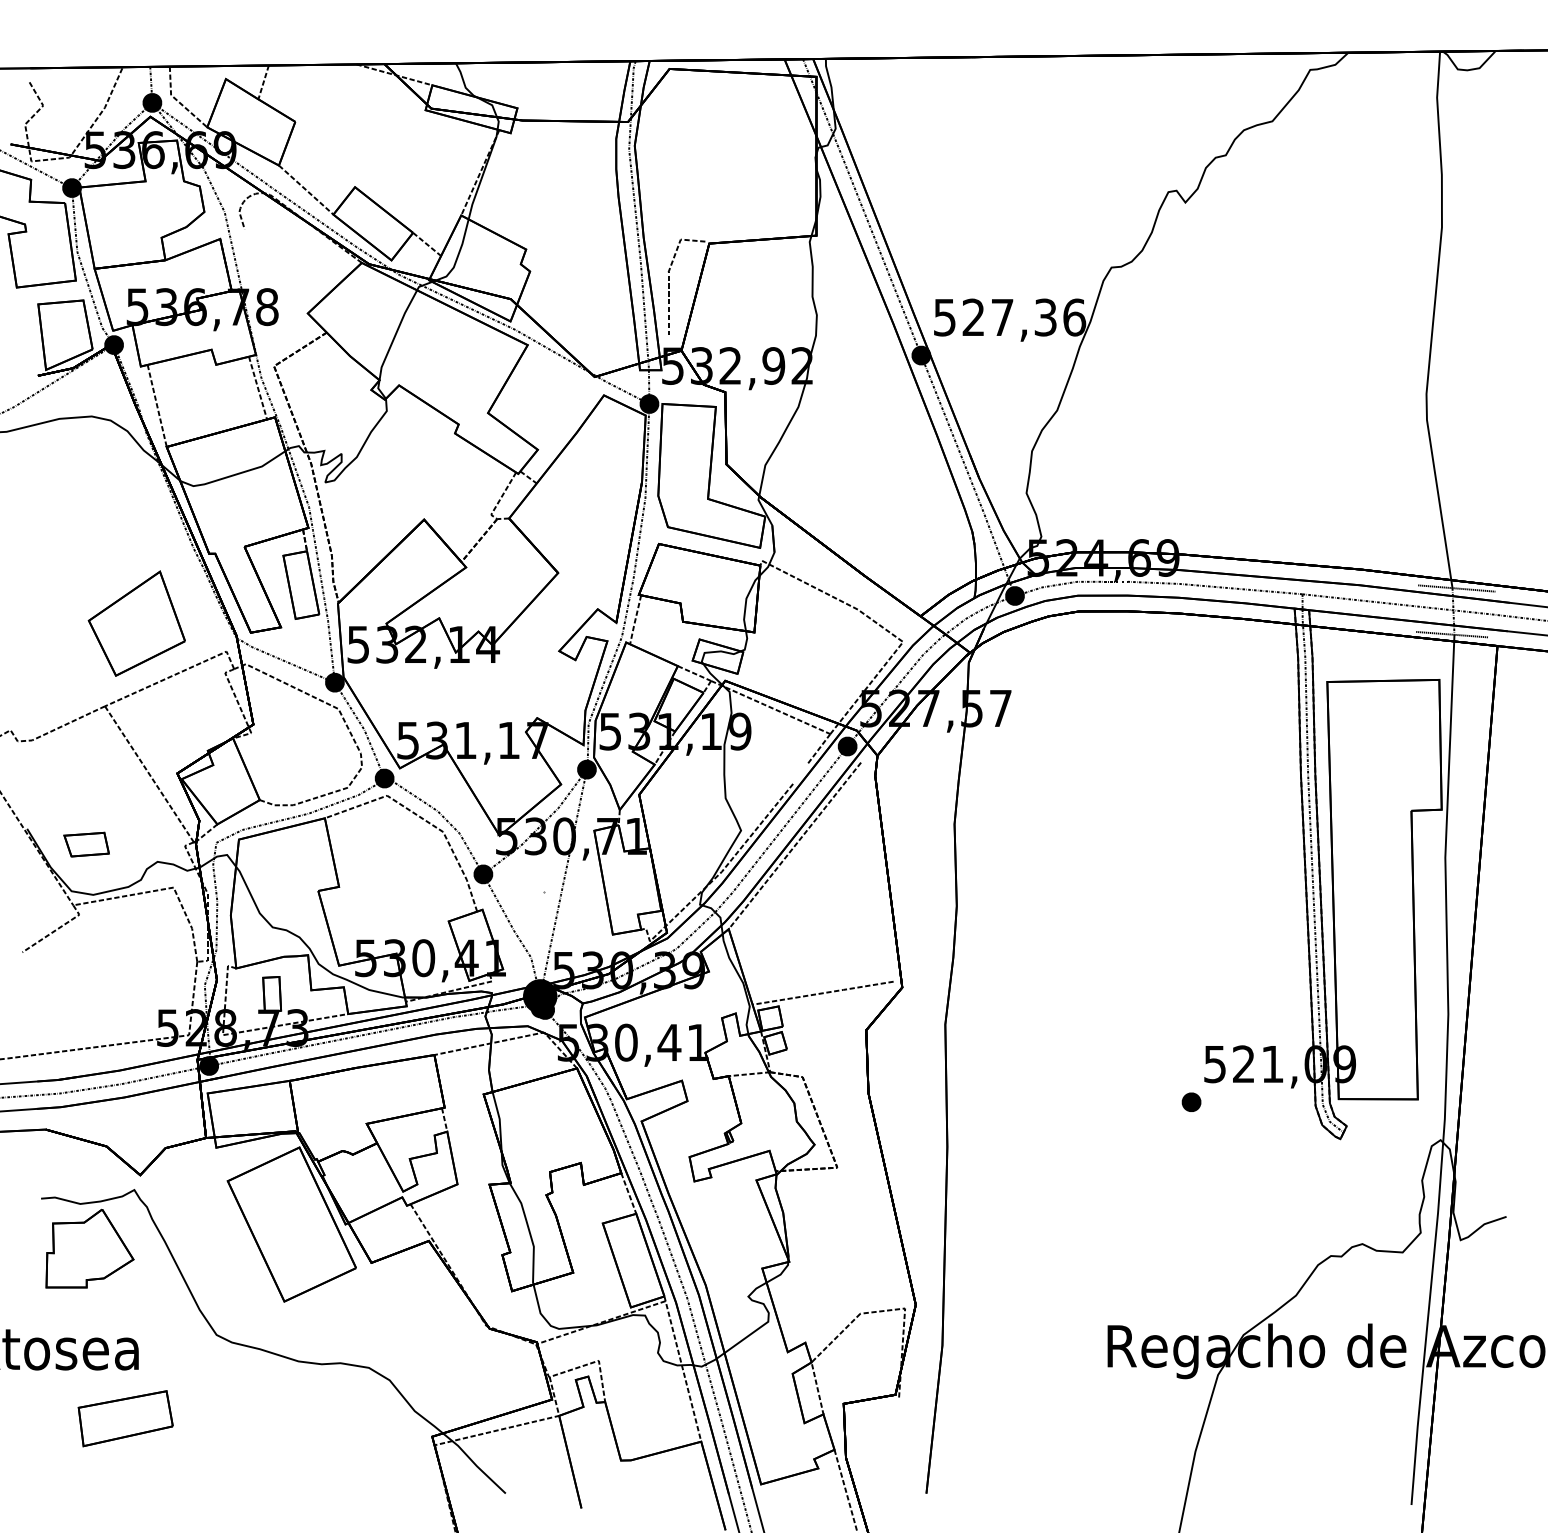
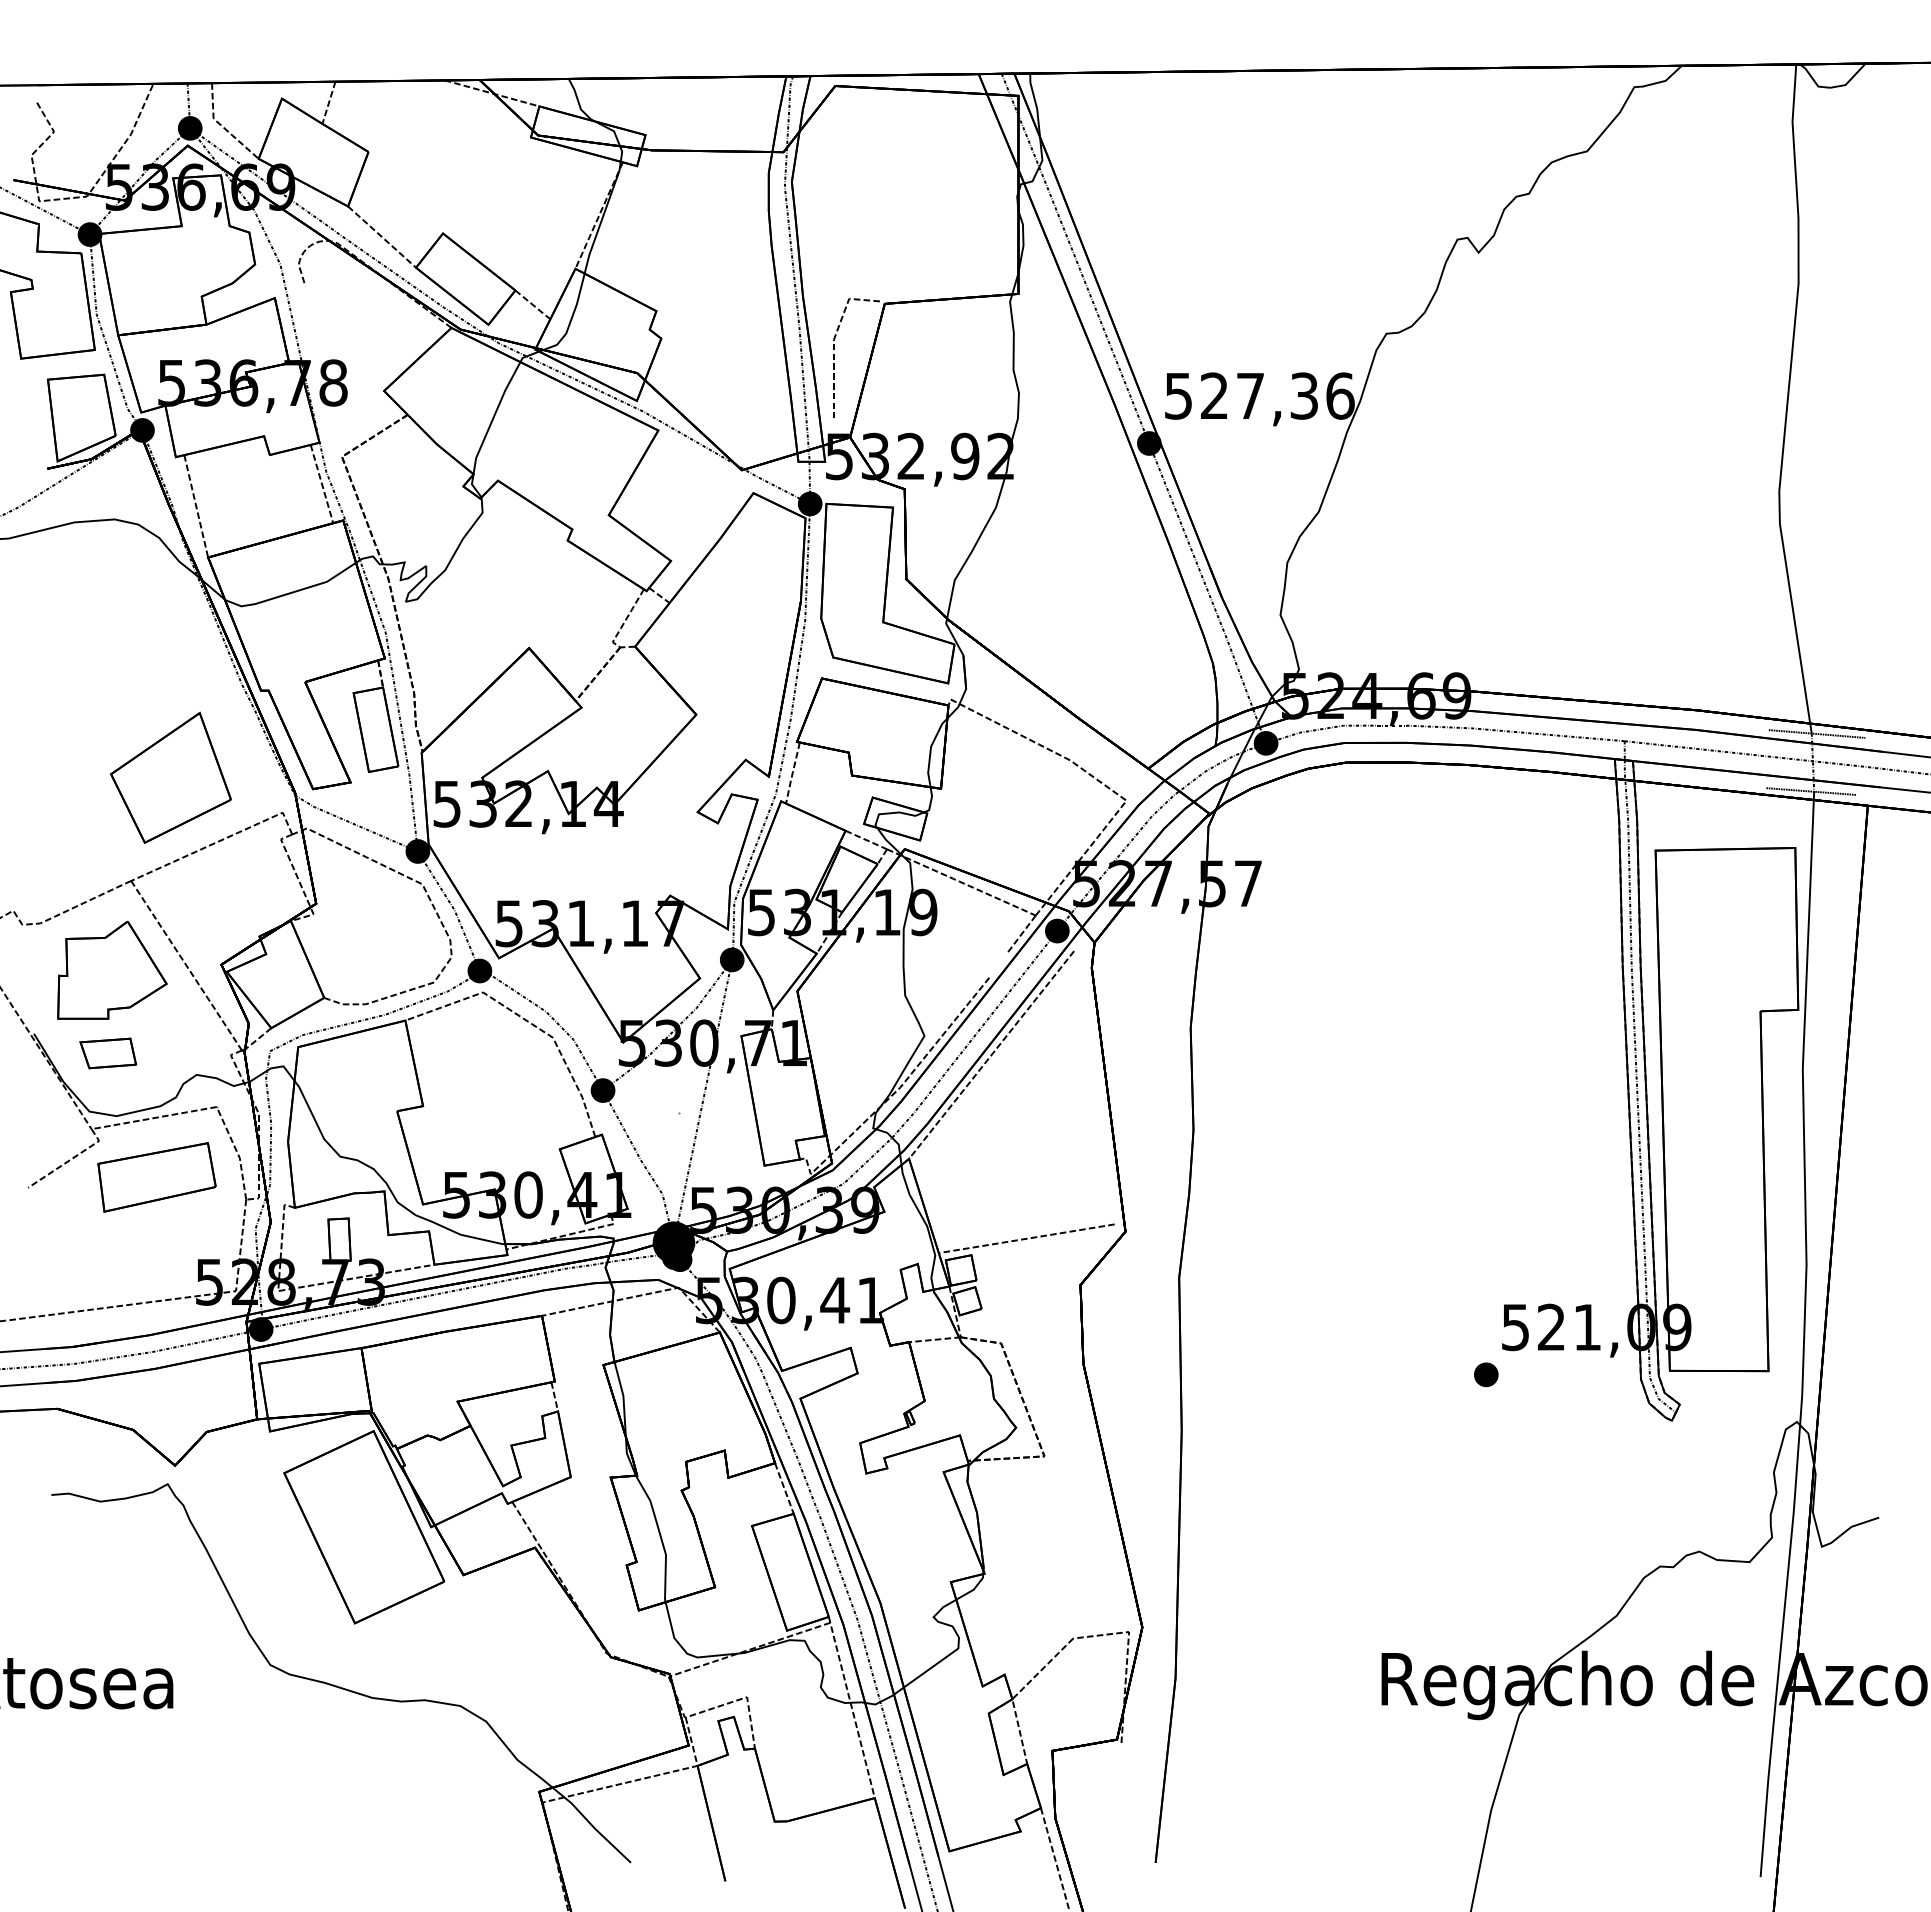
part: (90, 1248) -> (112, 970), moved
part: (125, 1418) -> (156, 1177), moved

